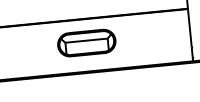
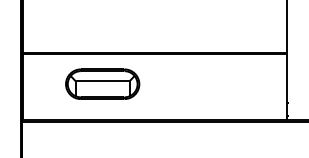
part: (86, 42) -> (102, 83), moved

